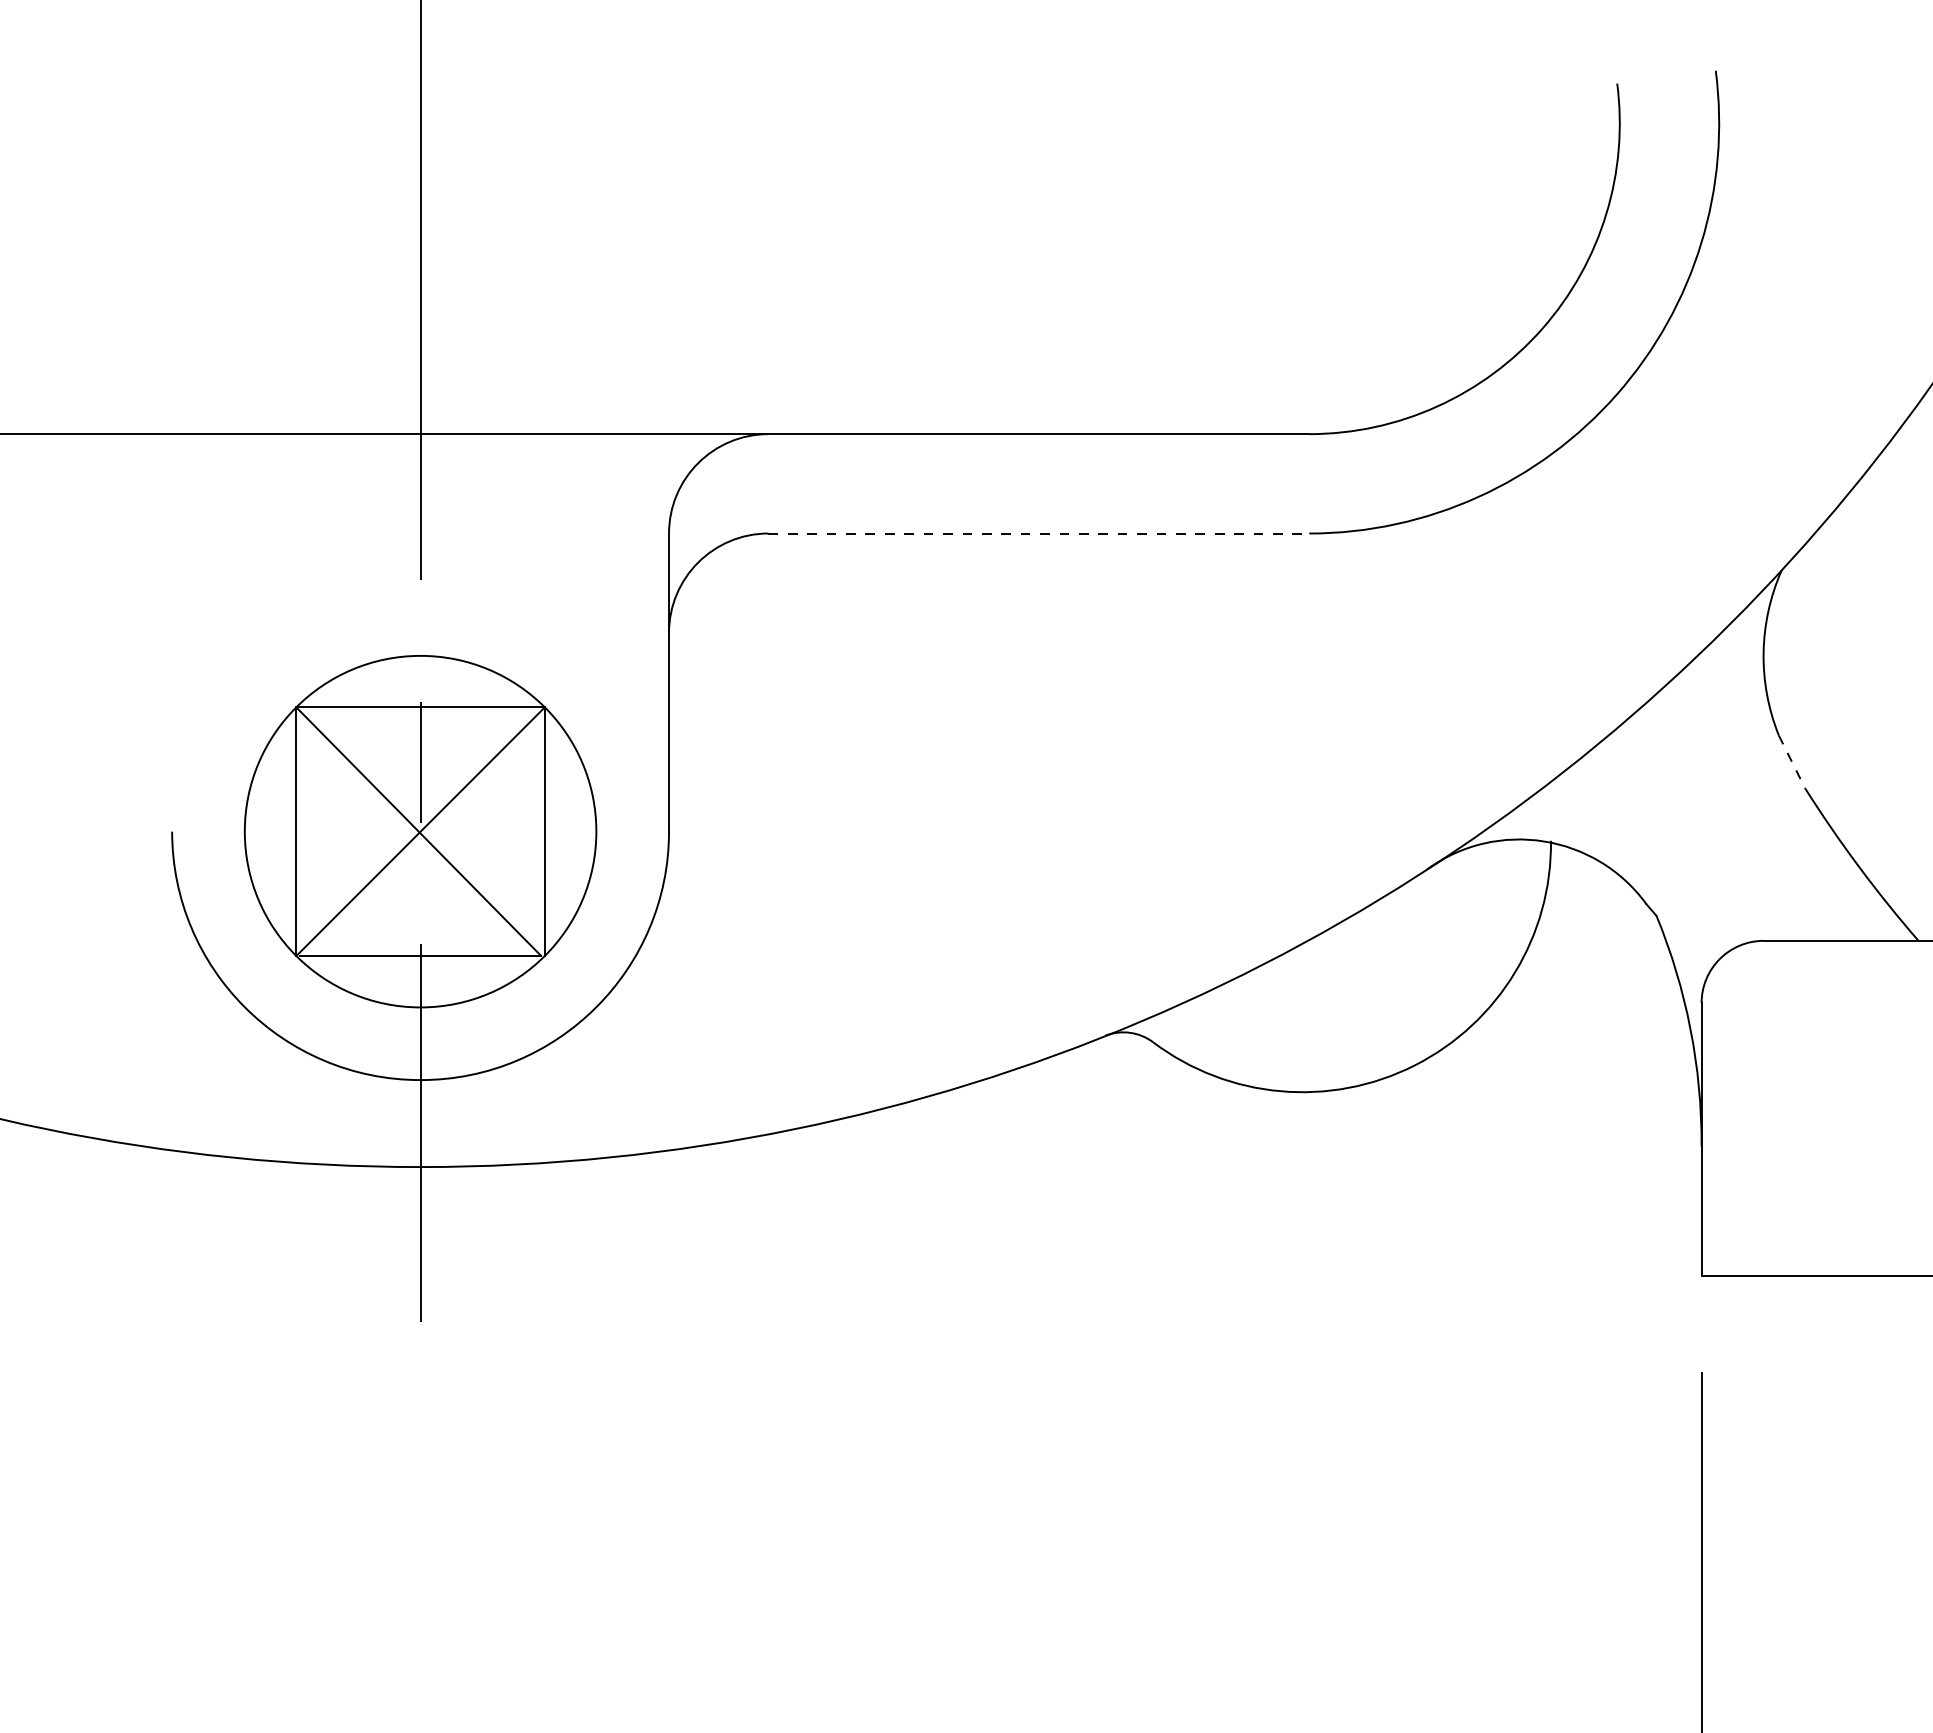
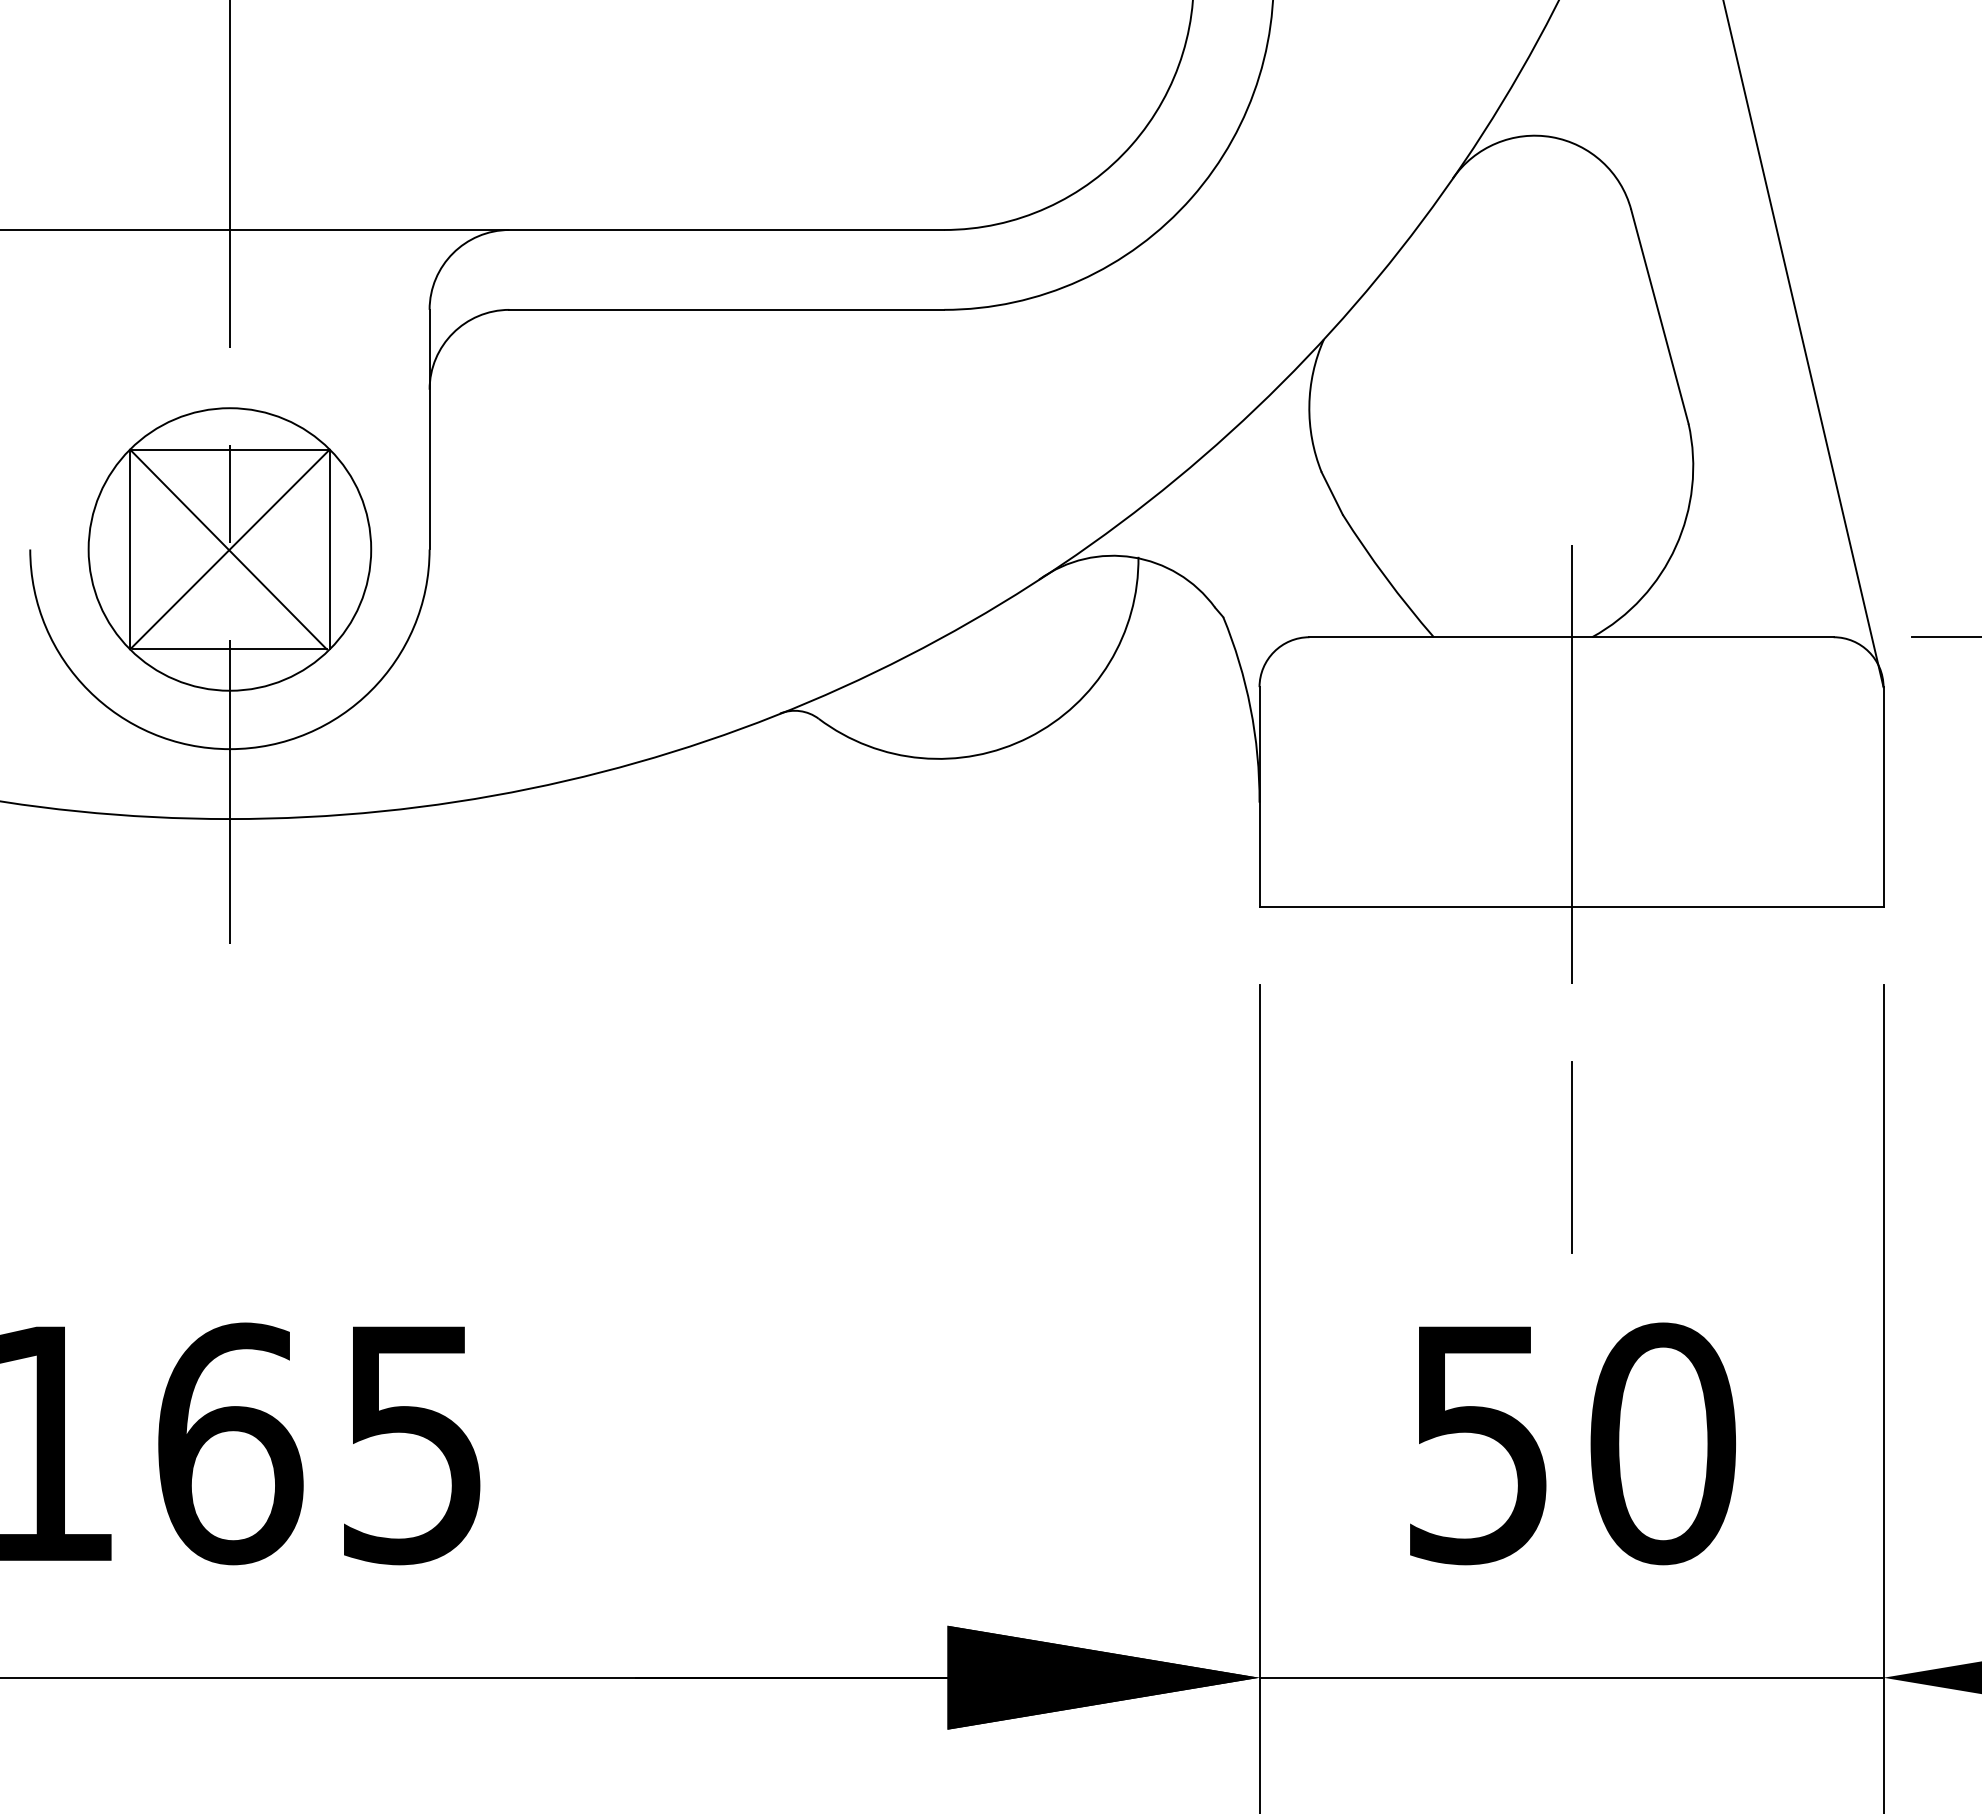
line: (1039, 533) -> (727, 309), dashed -> solid
line: (1792, 761) -> (1332, 493), dashed -> solid

